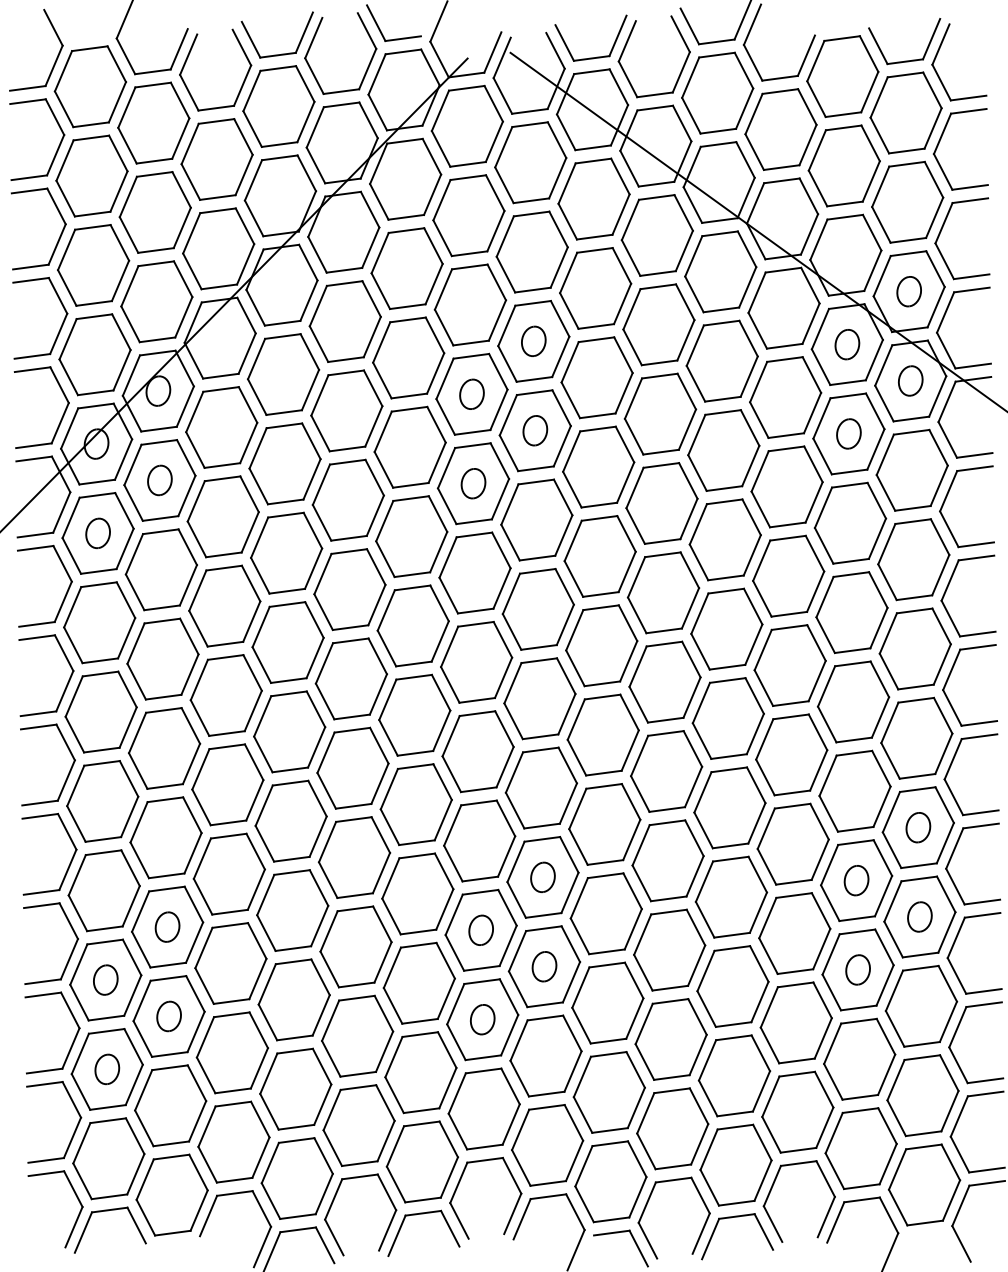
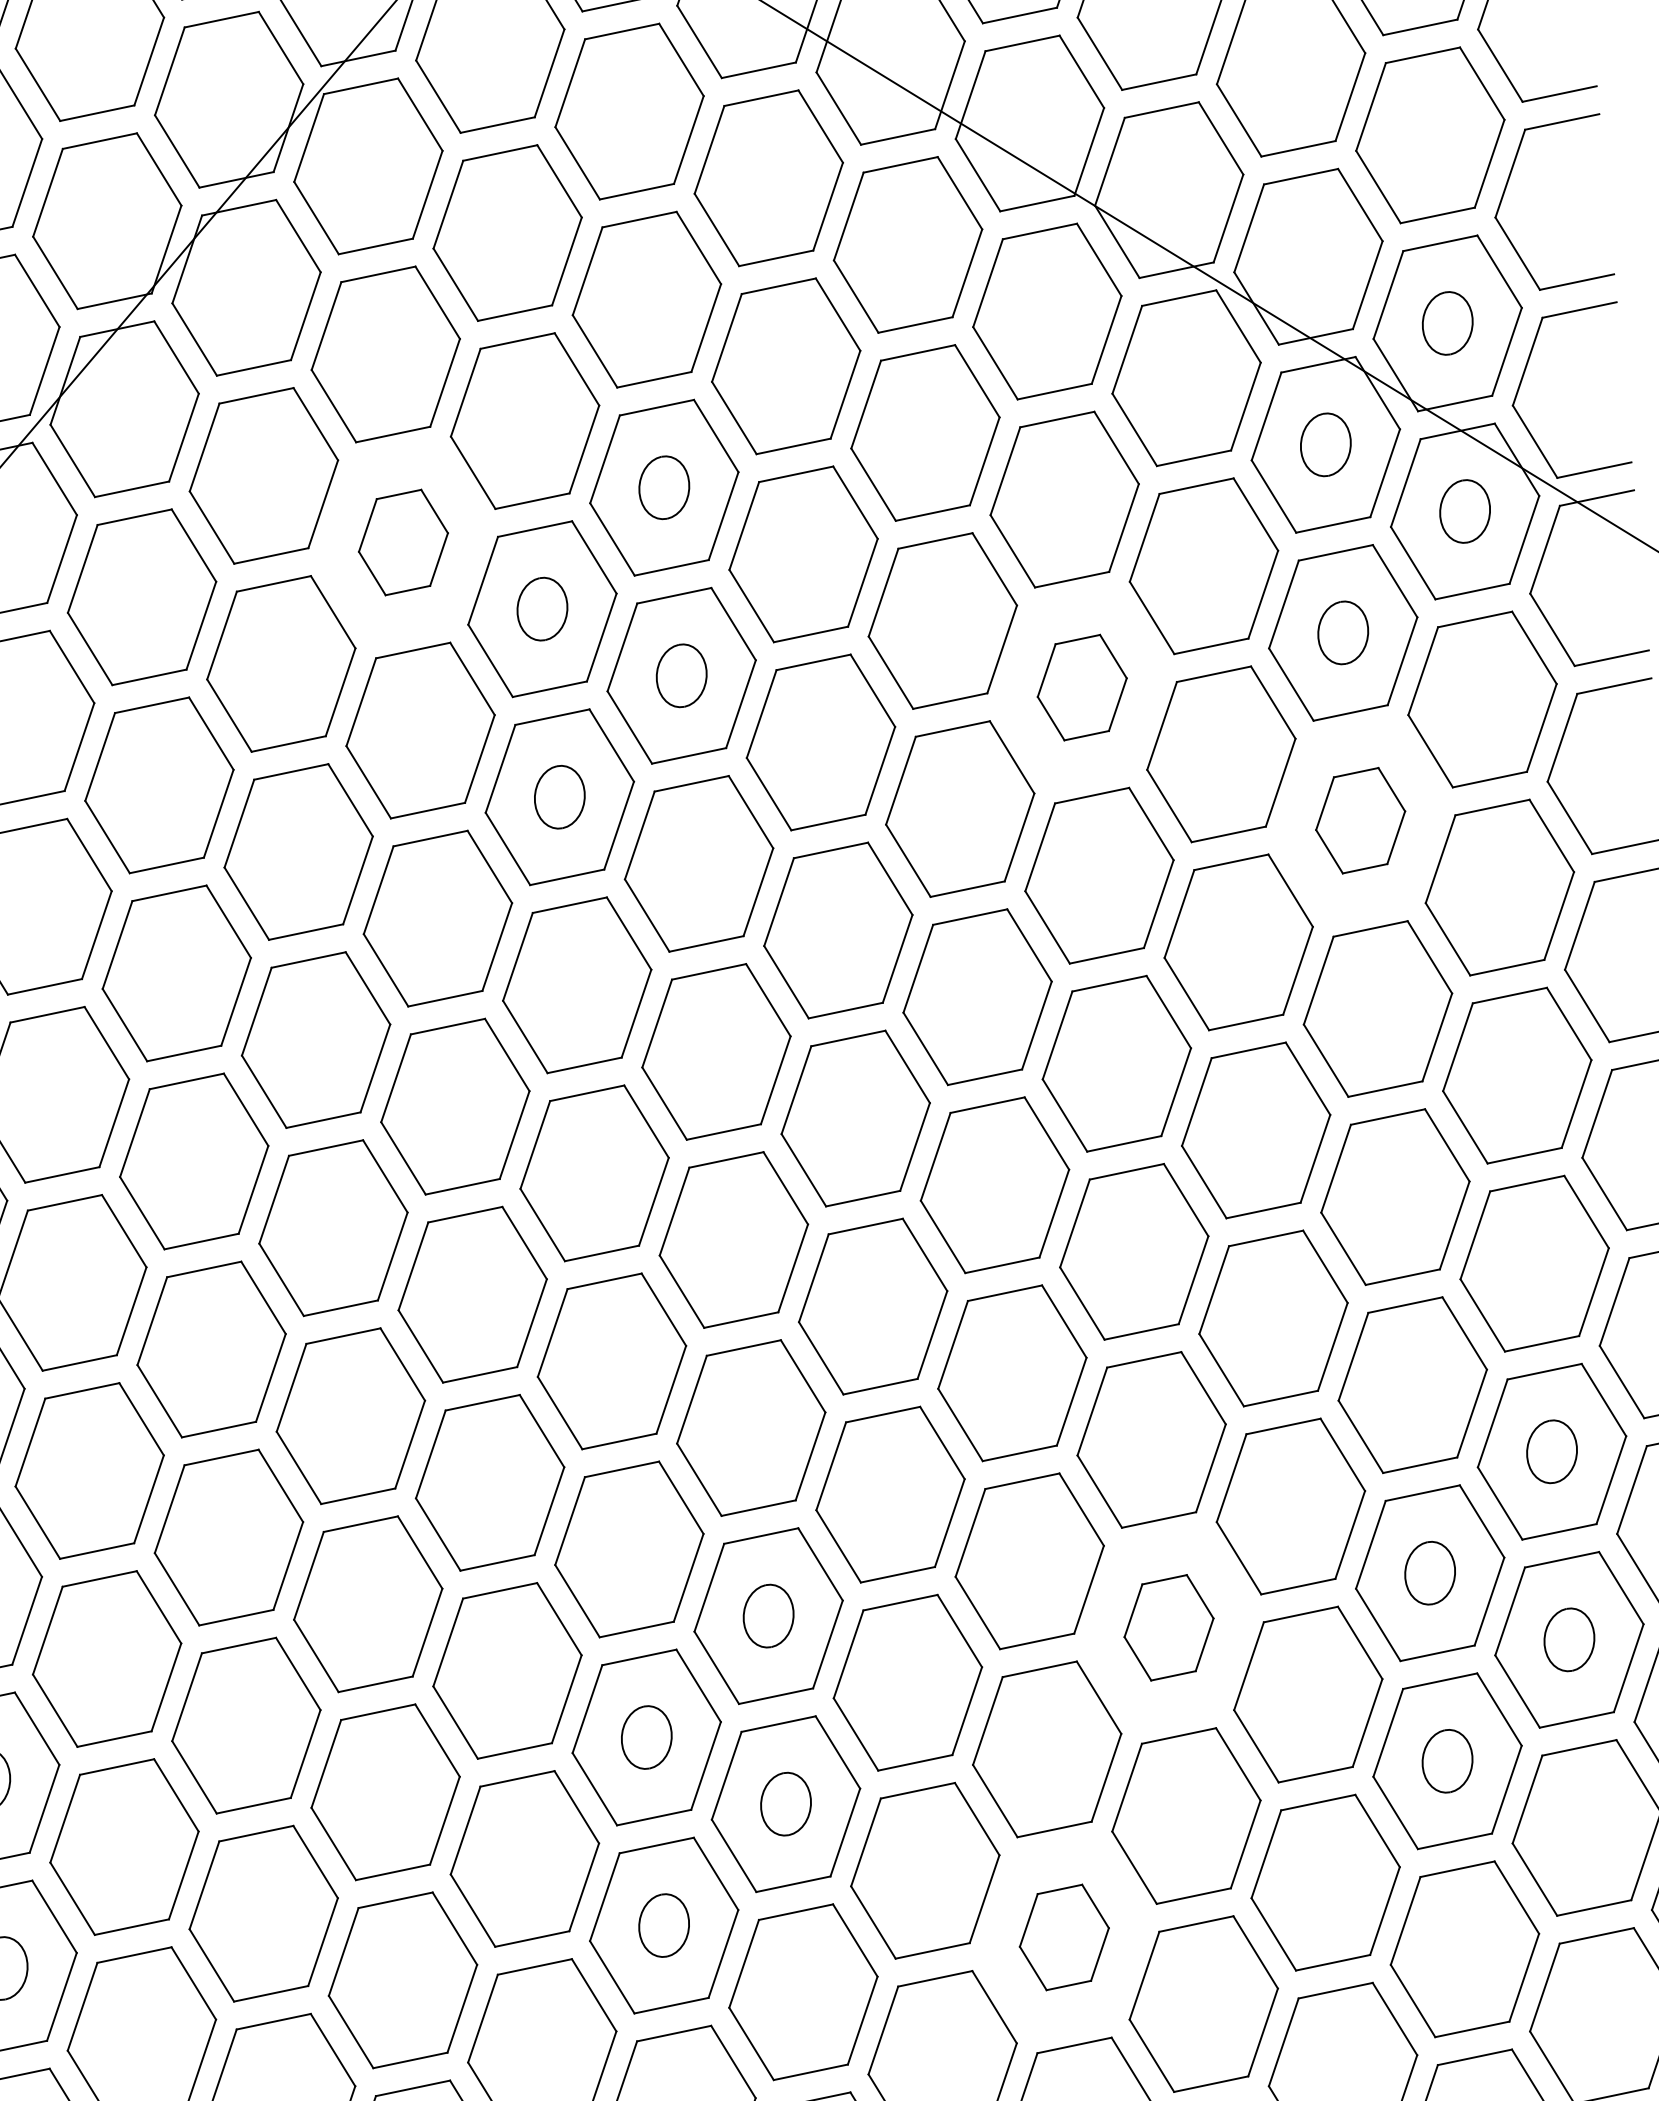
part: (408, 357) -> (402, 541), size x0.6
part: (723, 450) -> (1081, 687), size x0.6
part: (850, 522) -> (1360, 819), size x0.6
part: (731, 896) -> (1169, 1626), size x0.6
part: (670, 1039) -> (1063, 1937), size x0.6

